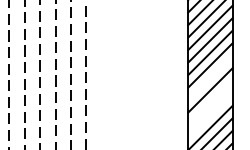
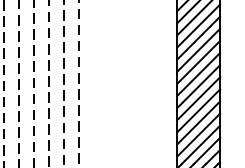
line: (210, 77) -> (198, 61), added
line: (210, 102) -> (198, 86), added
line: (210, 115) -> (198, 98), added

